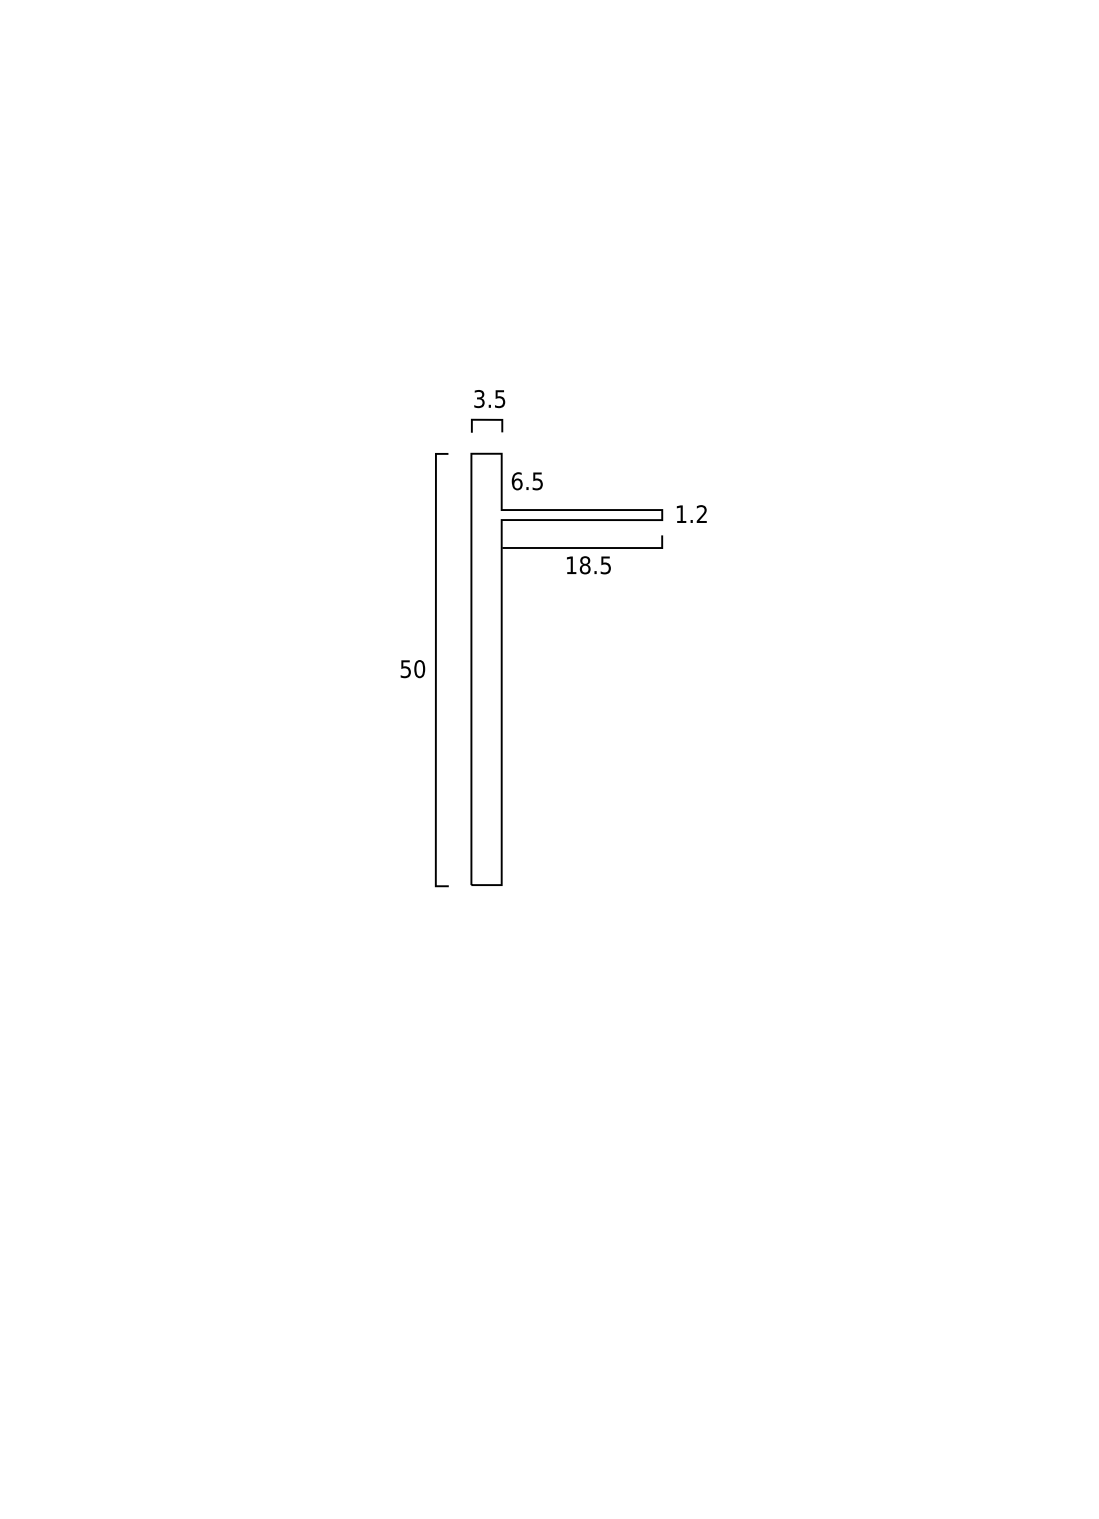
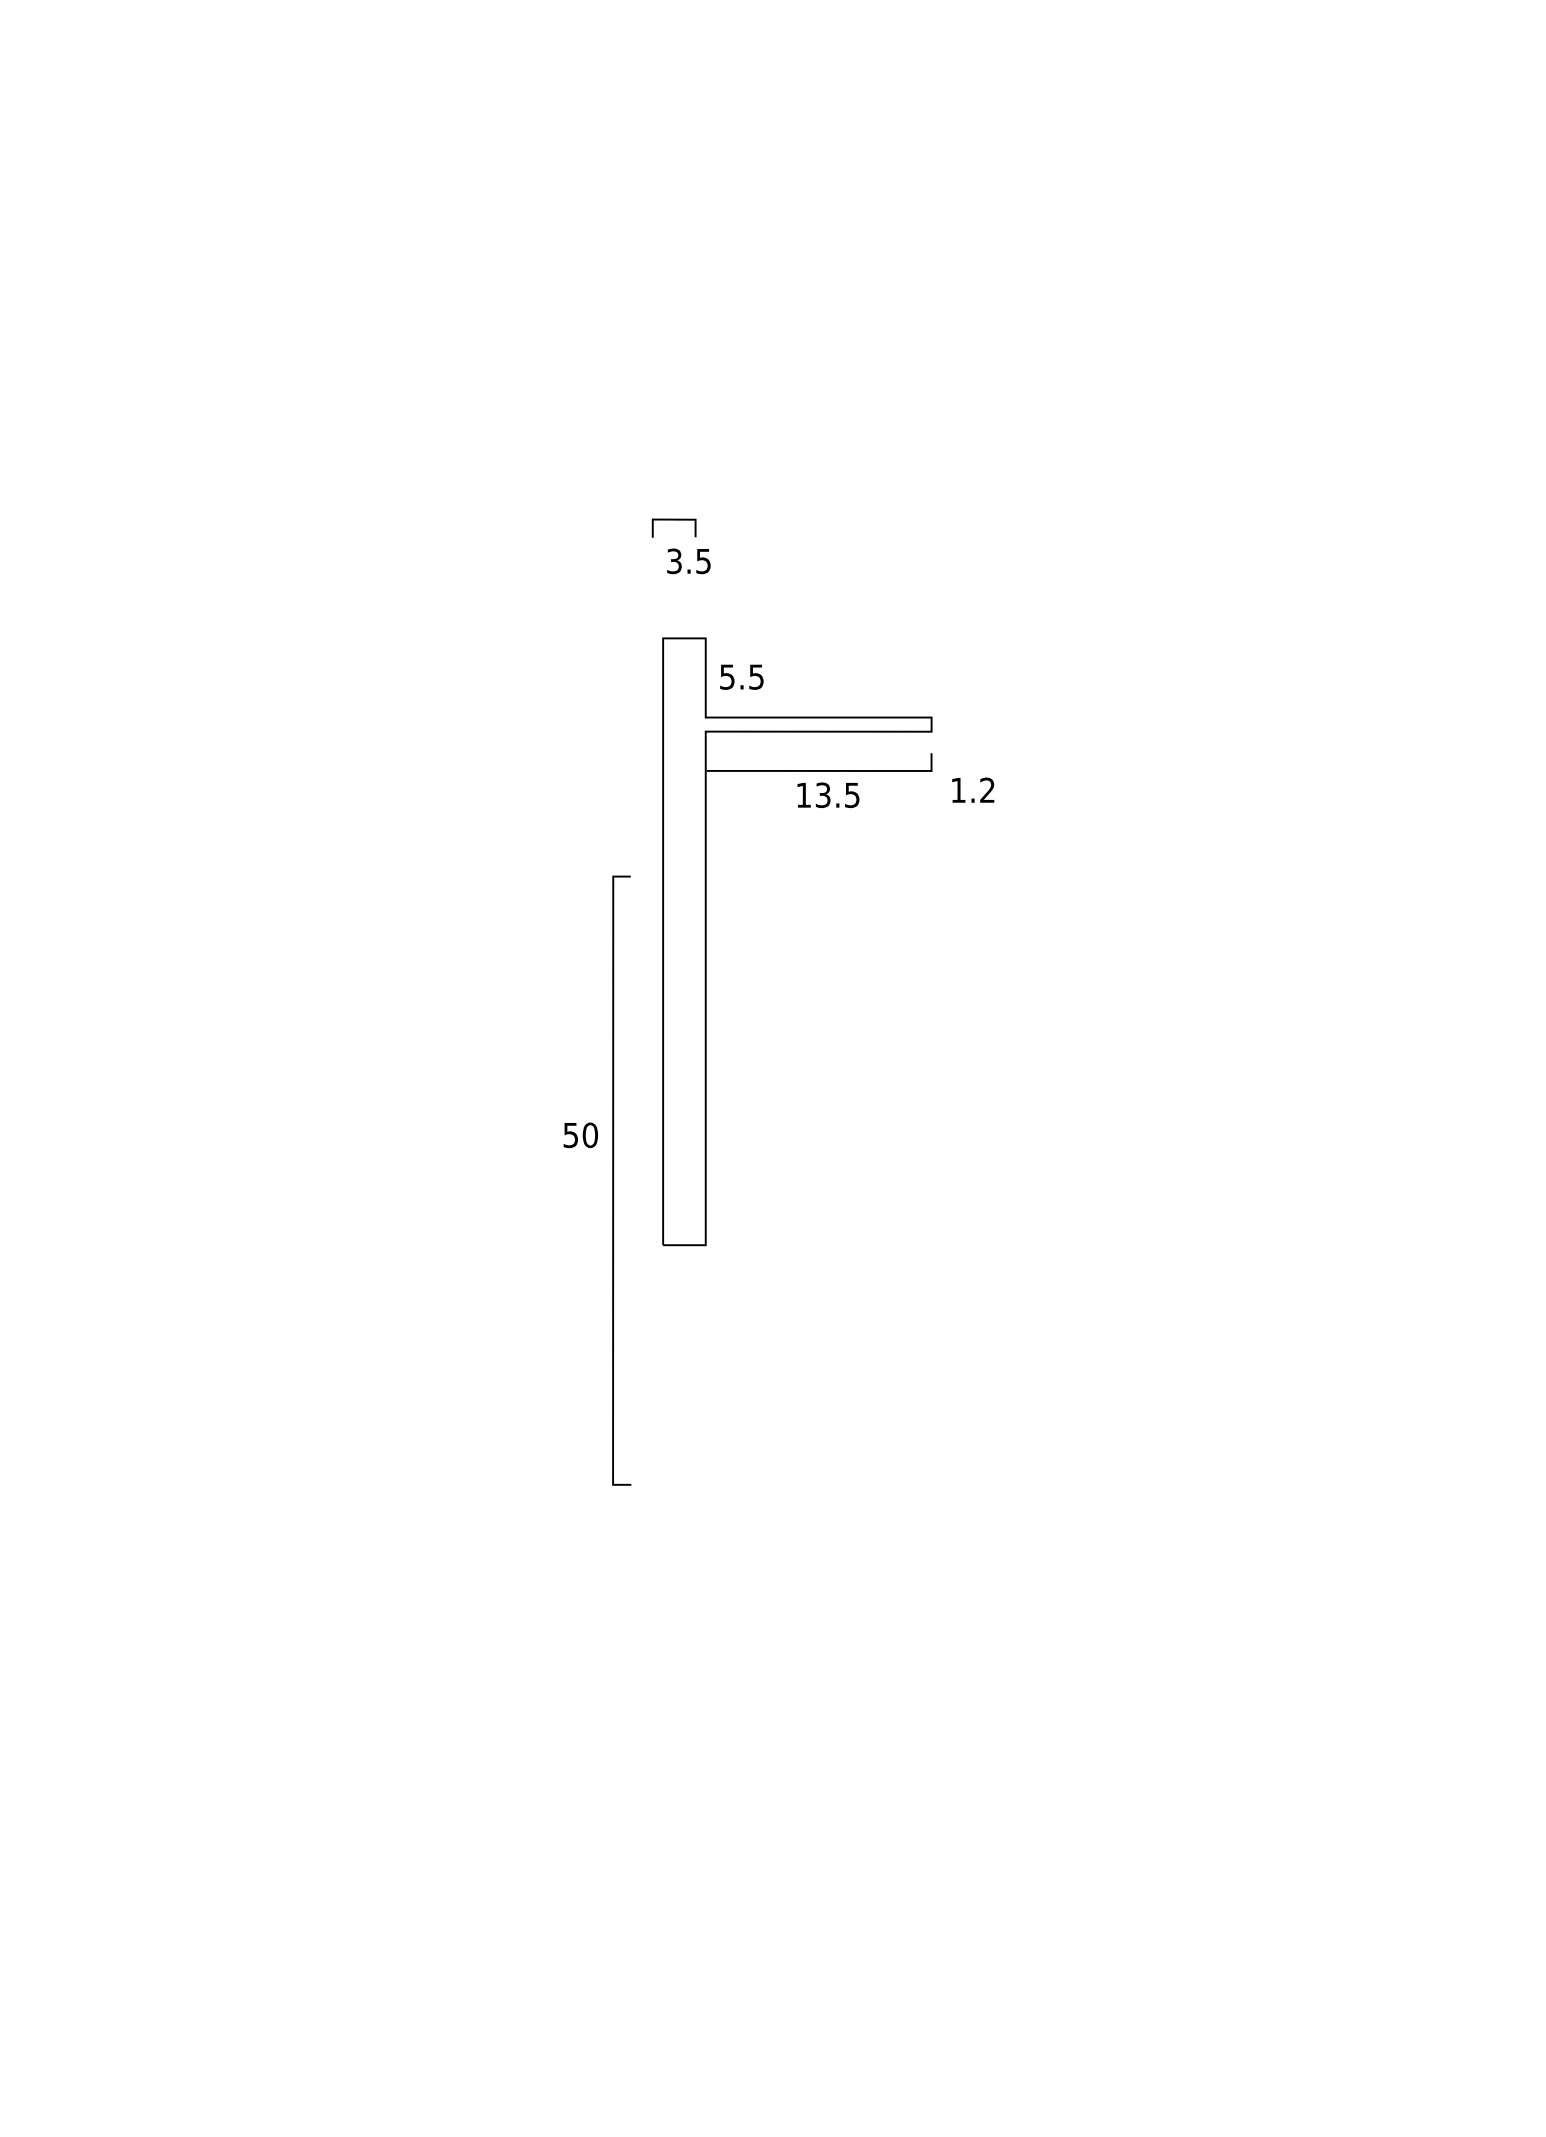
curve: (486, 420) -> (673, 520), moved
text: (517, 480) -> (727, 676), 6.5 -> 5.5
text: (692, 513) -> (973, 789), moved
text: (584, 565) -> (822, 795), 18.5 -> 13.5
text: (412, 669) -> (580, 1135), moved
curve: (436, 669) -> (614, 1180), moved

